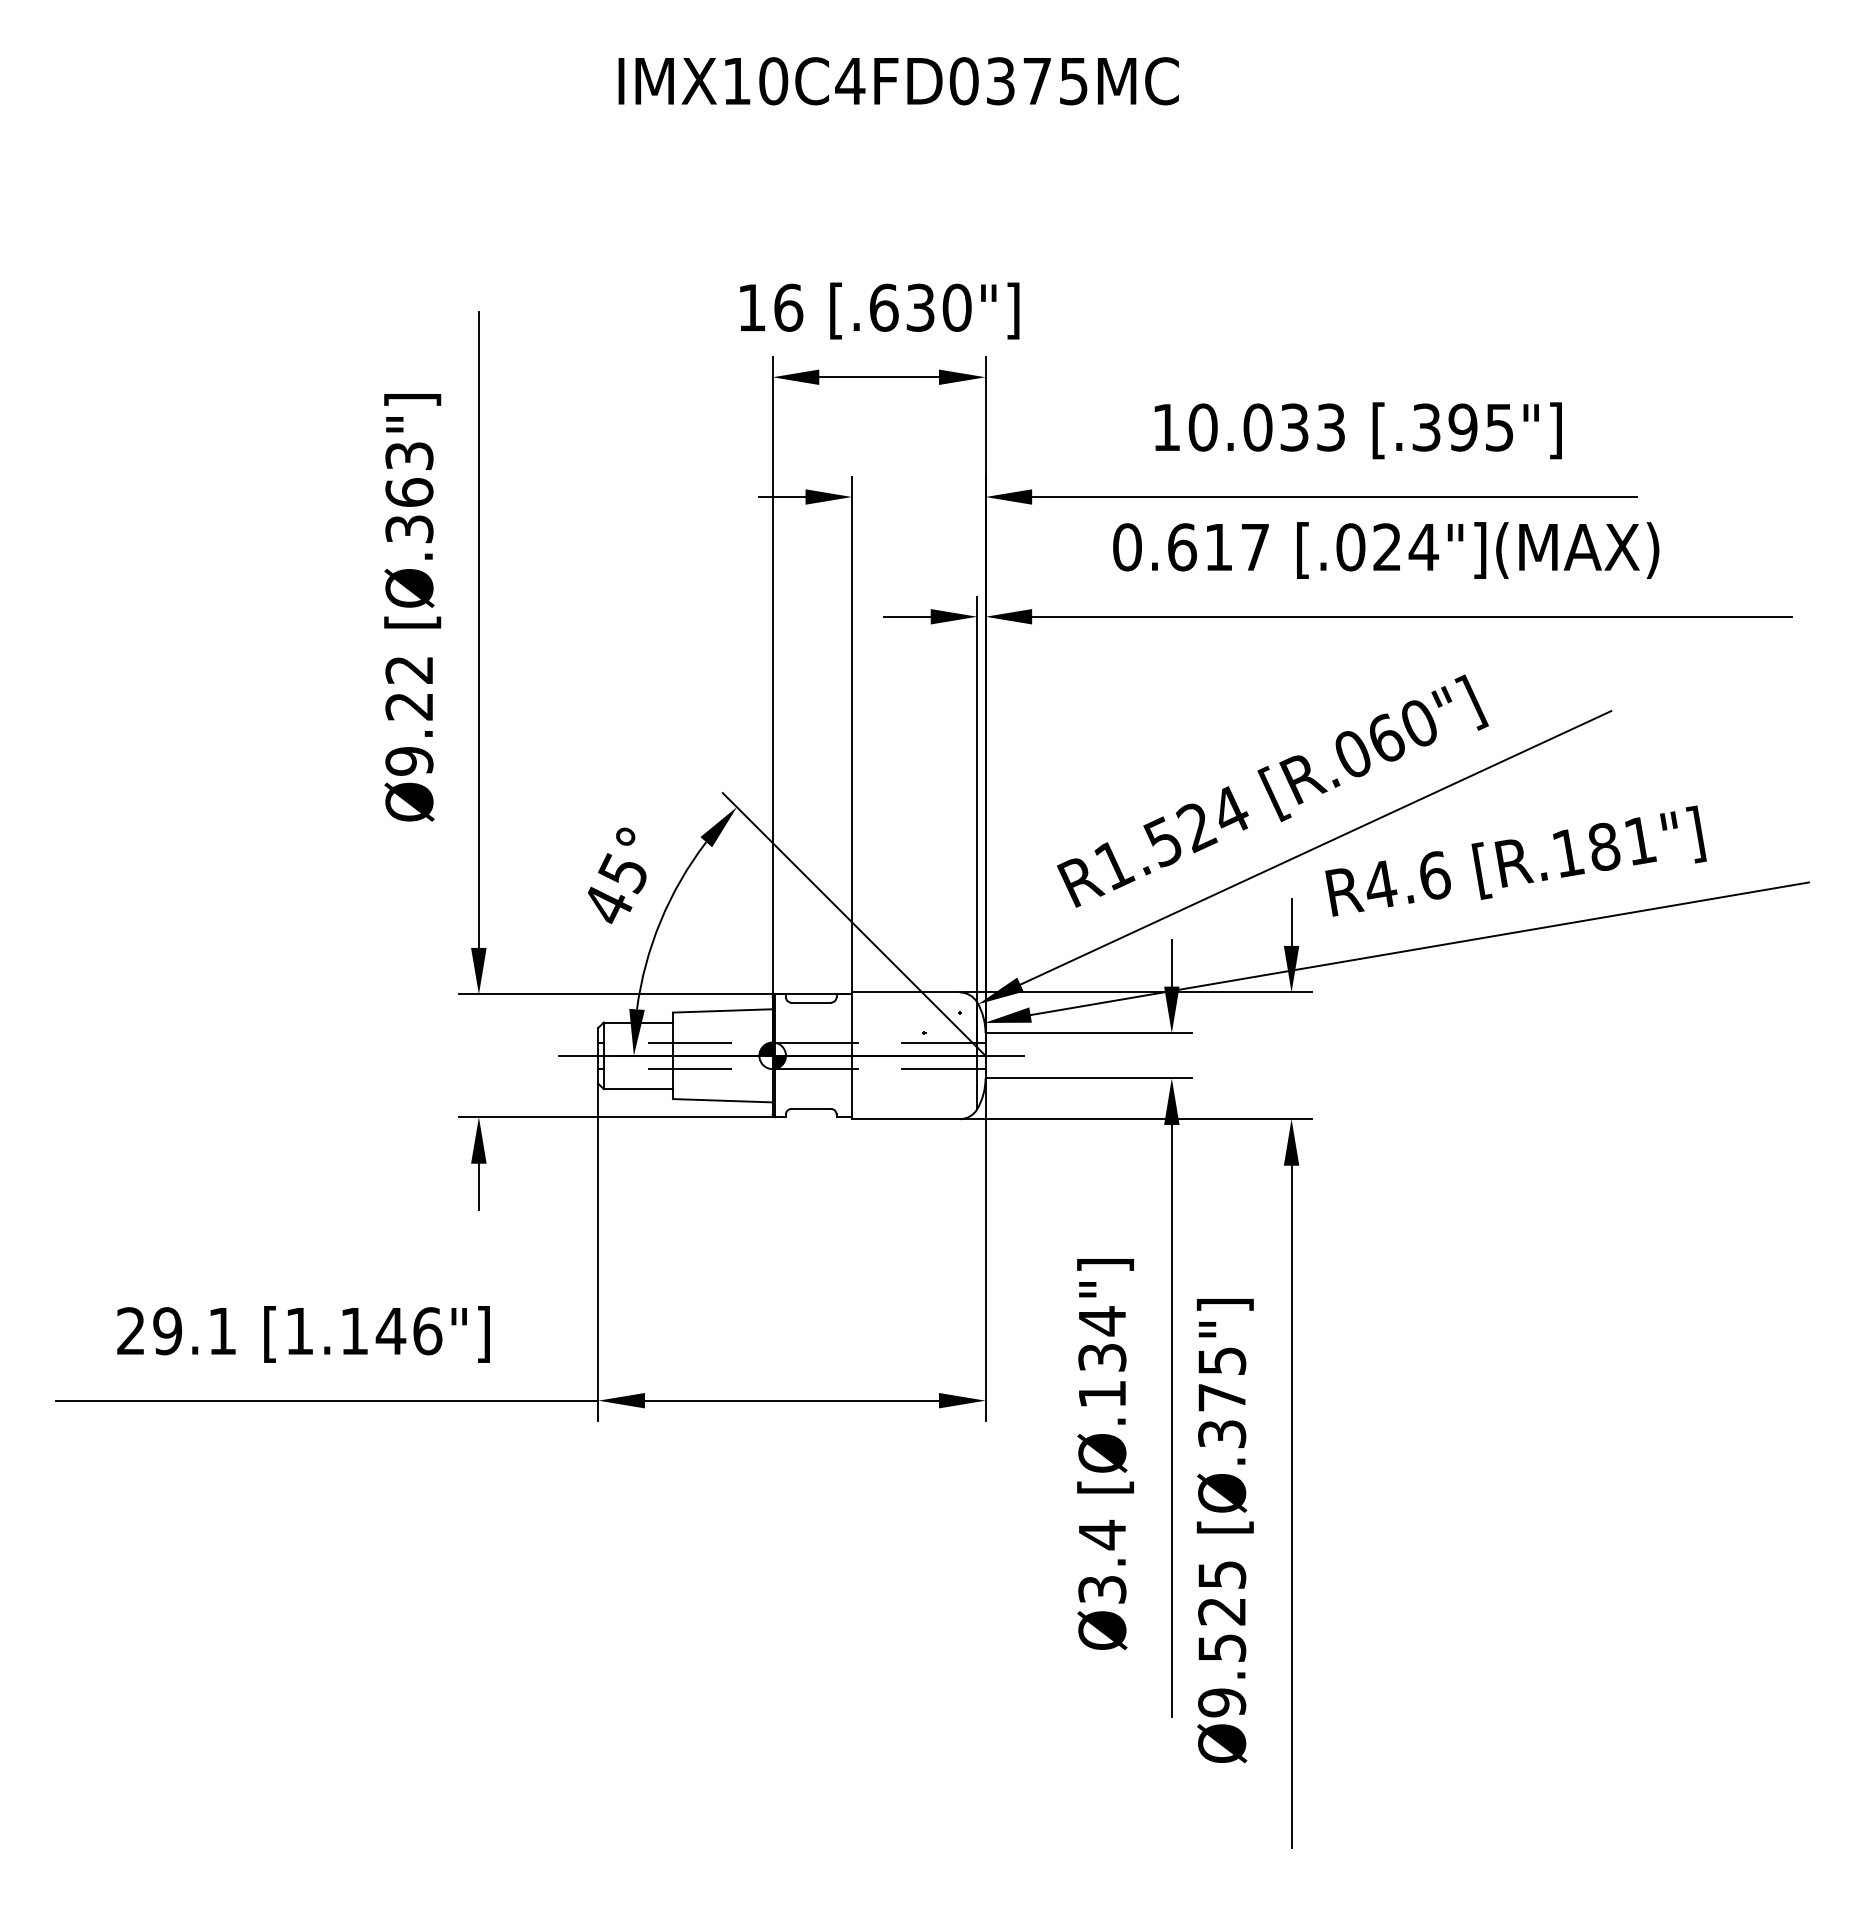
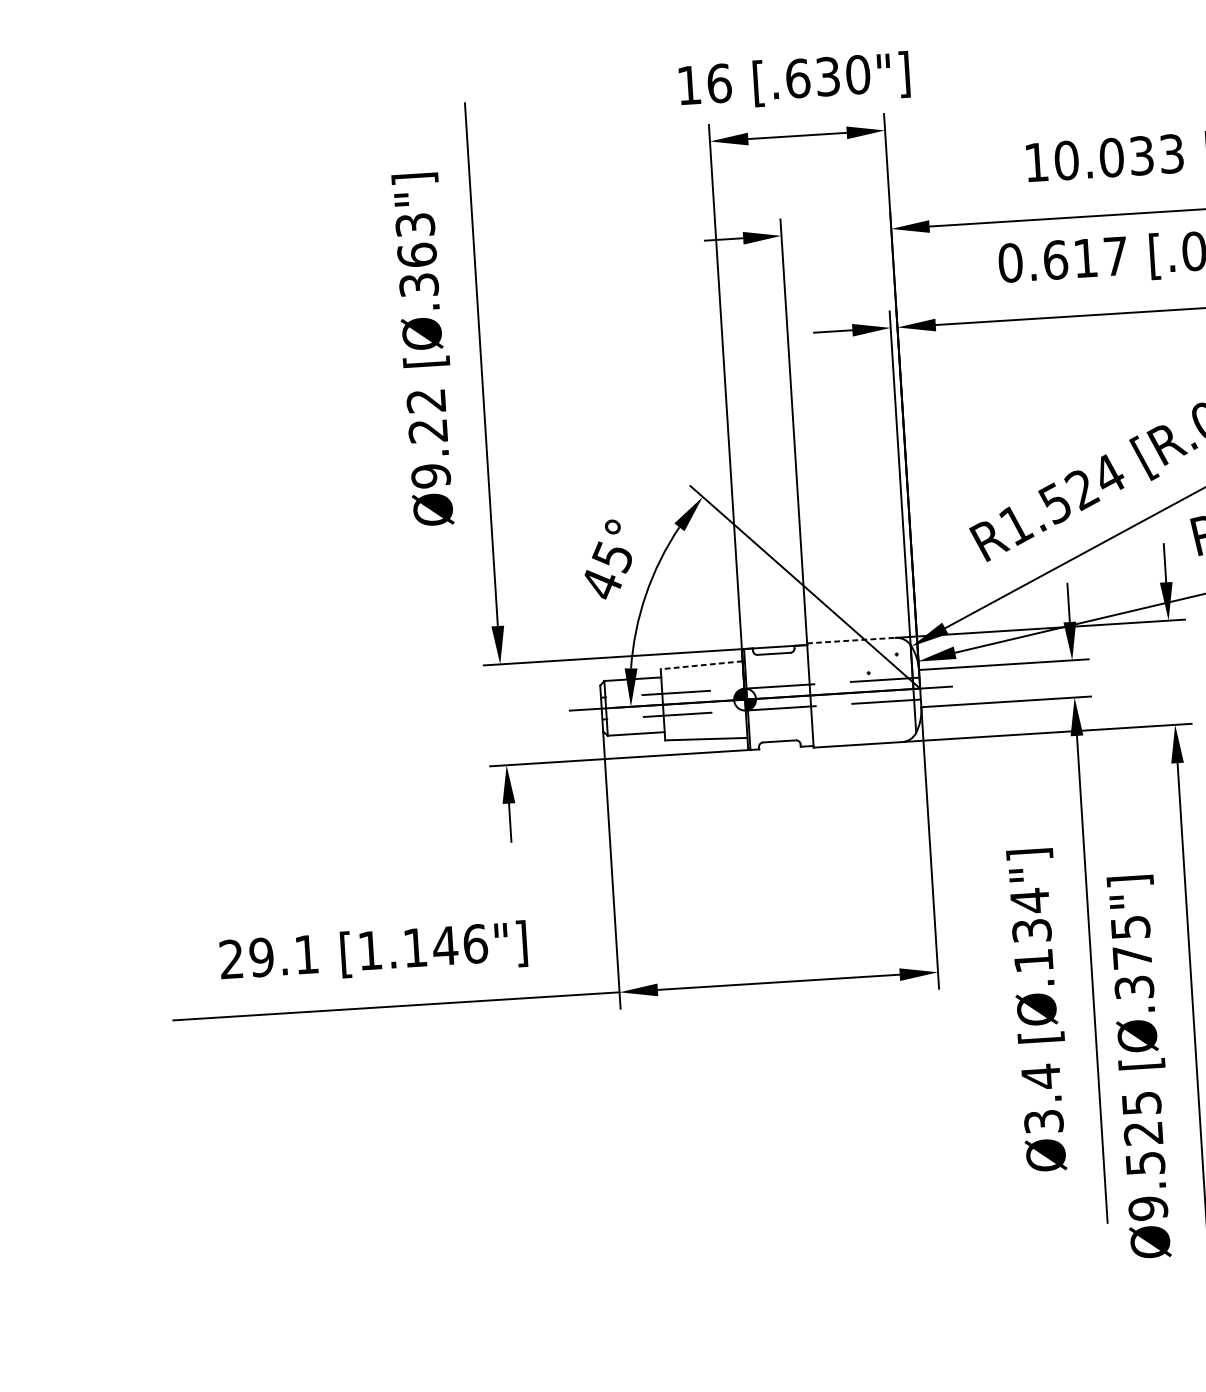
line: (905, 992) -> (851, 640), solid -> dashed
line: (722, 1010) -> (701, 664), solid -> dashed

